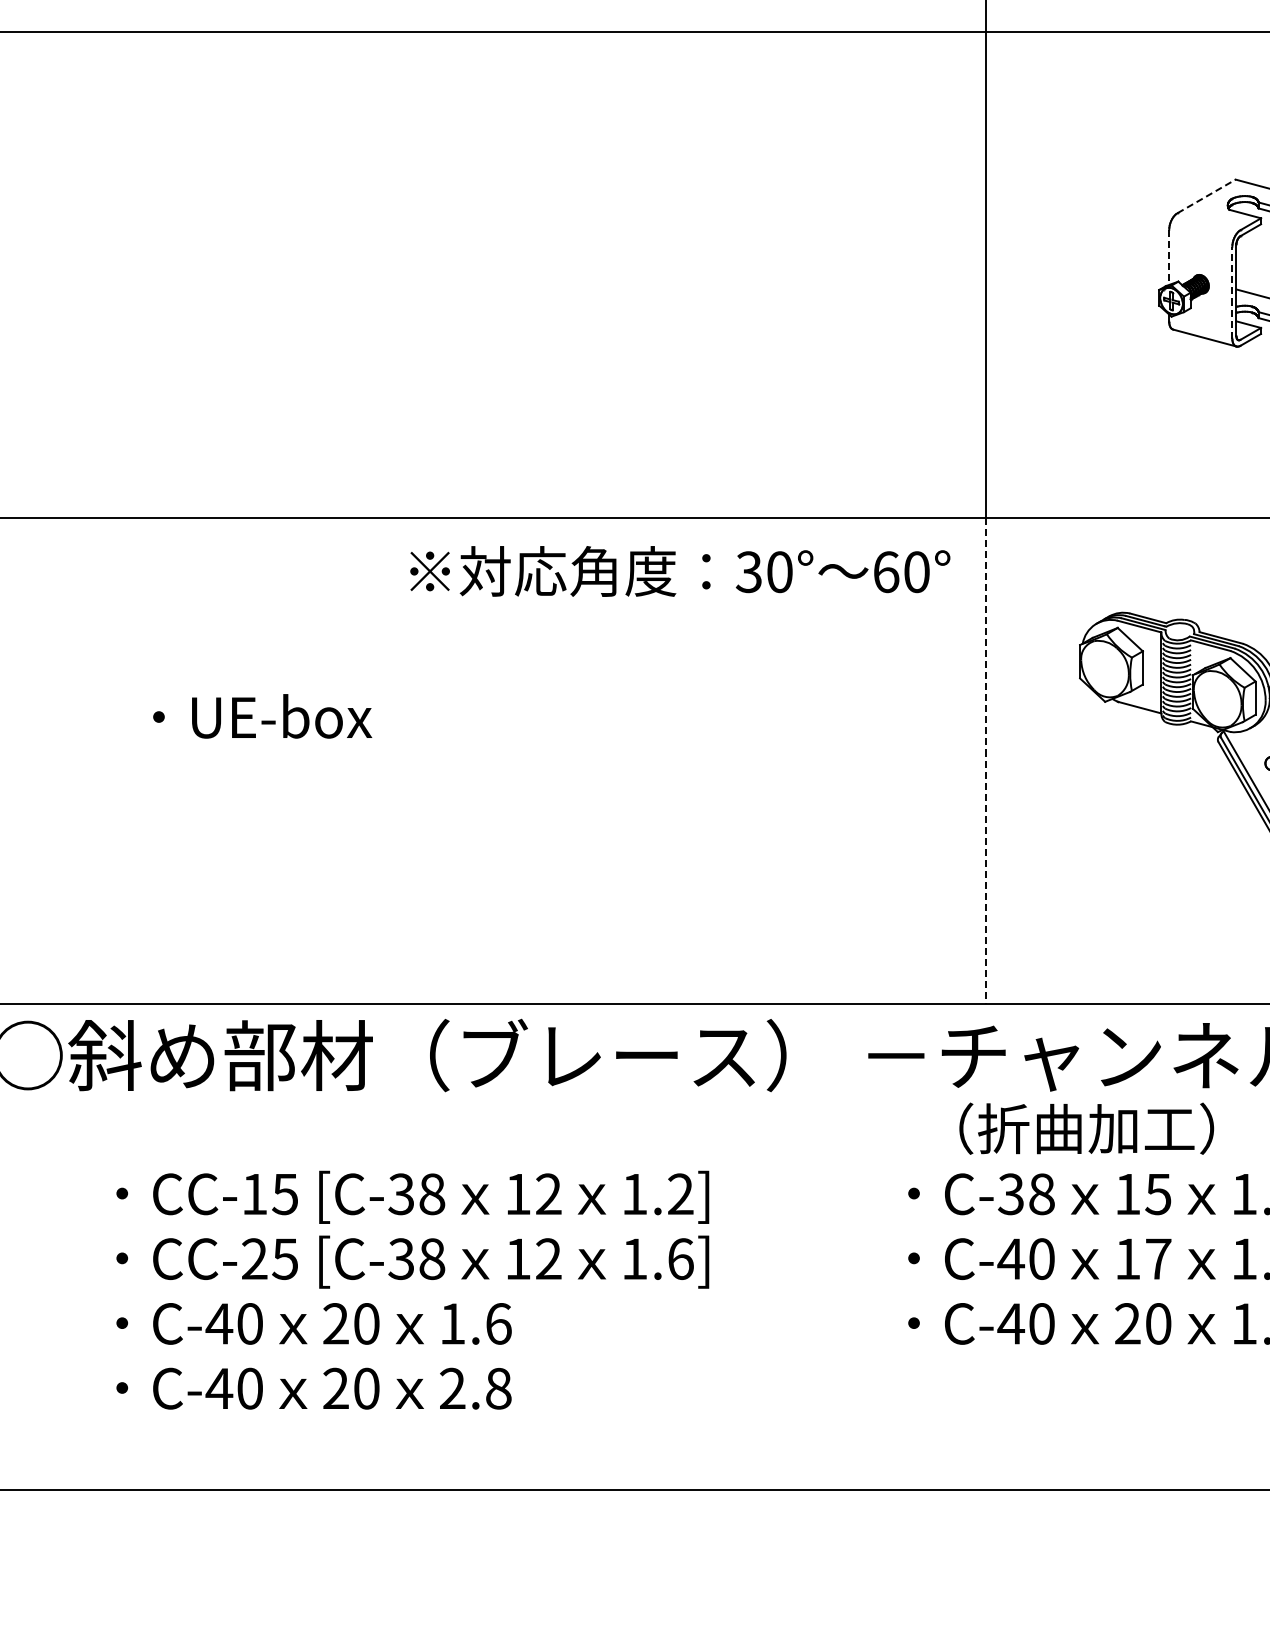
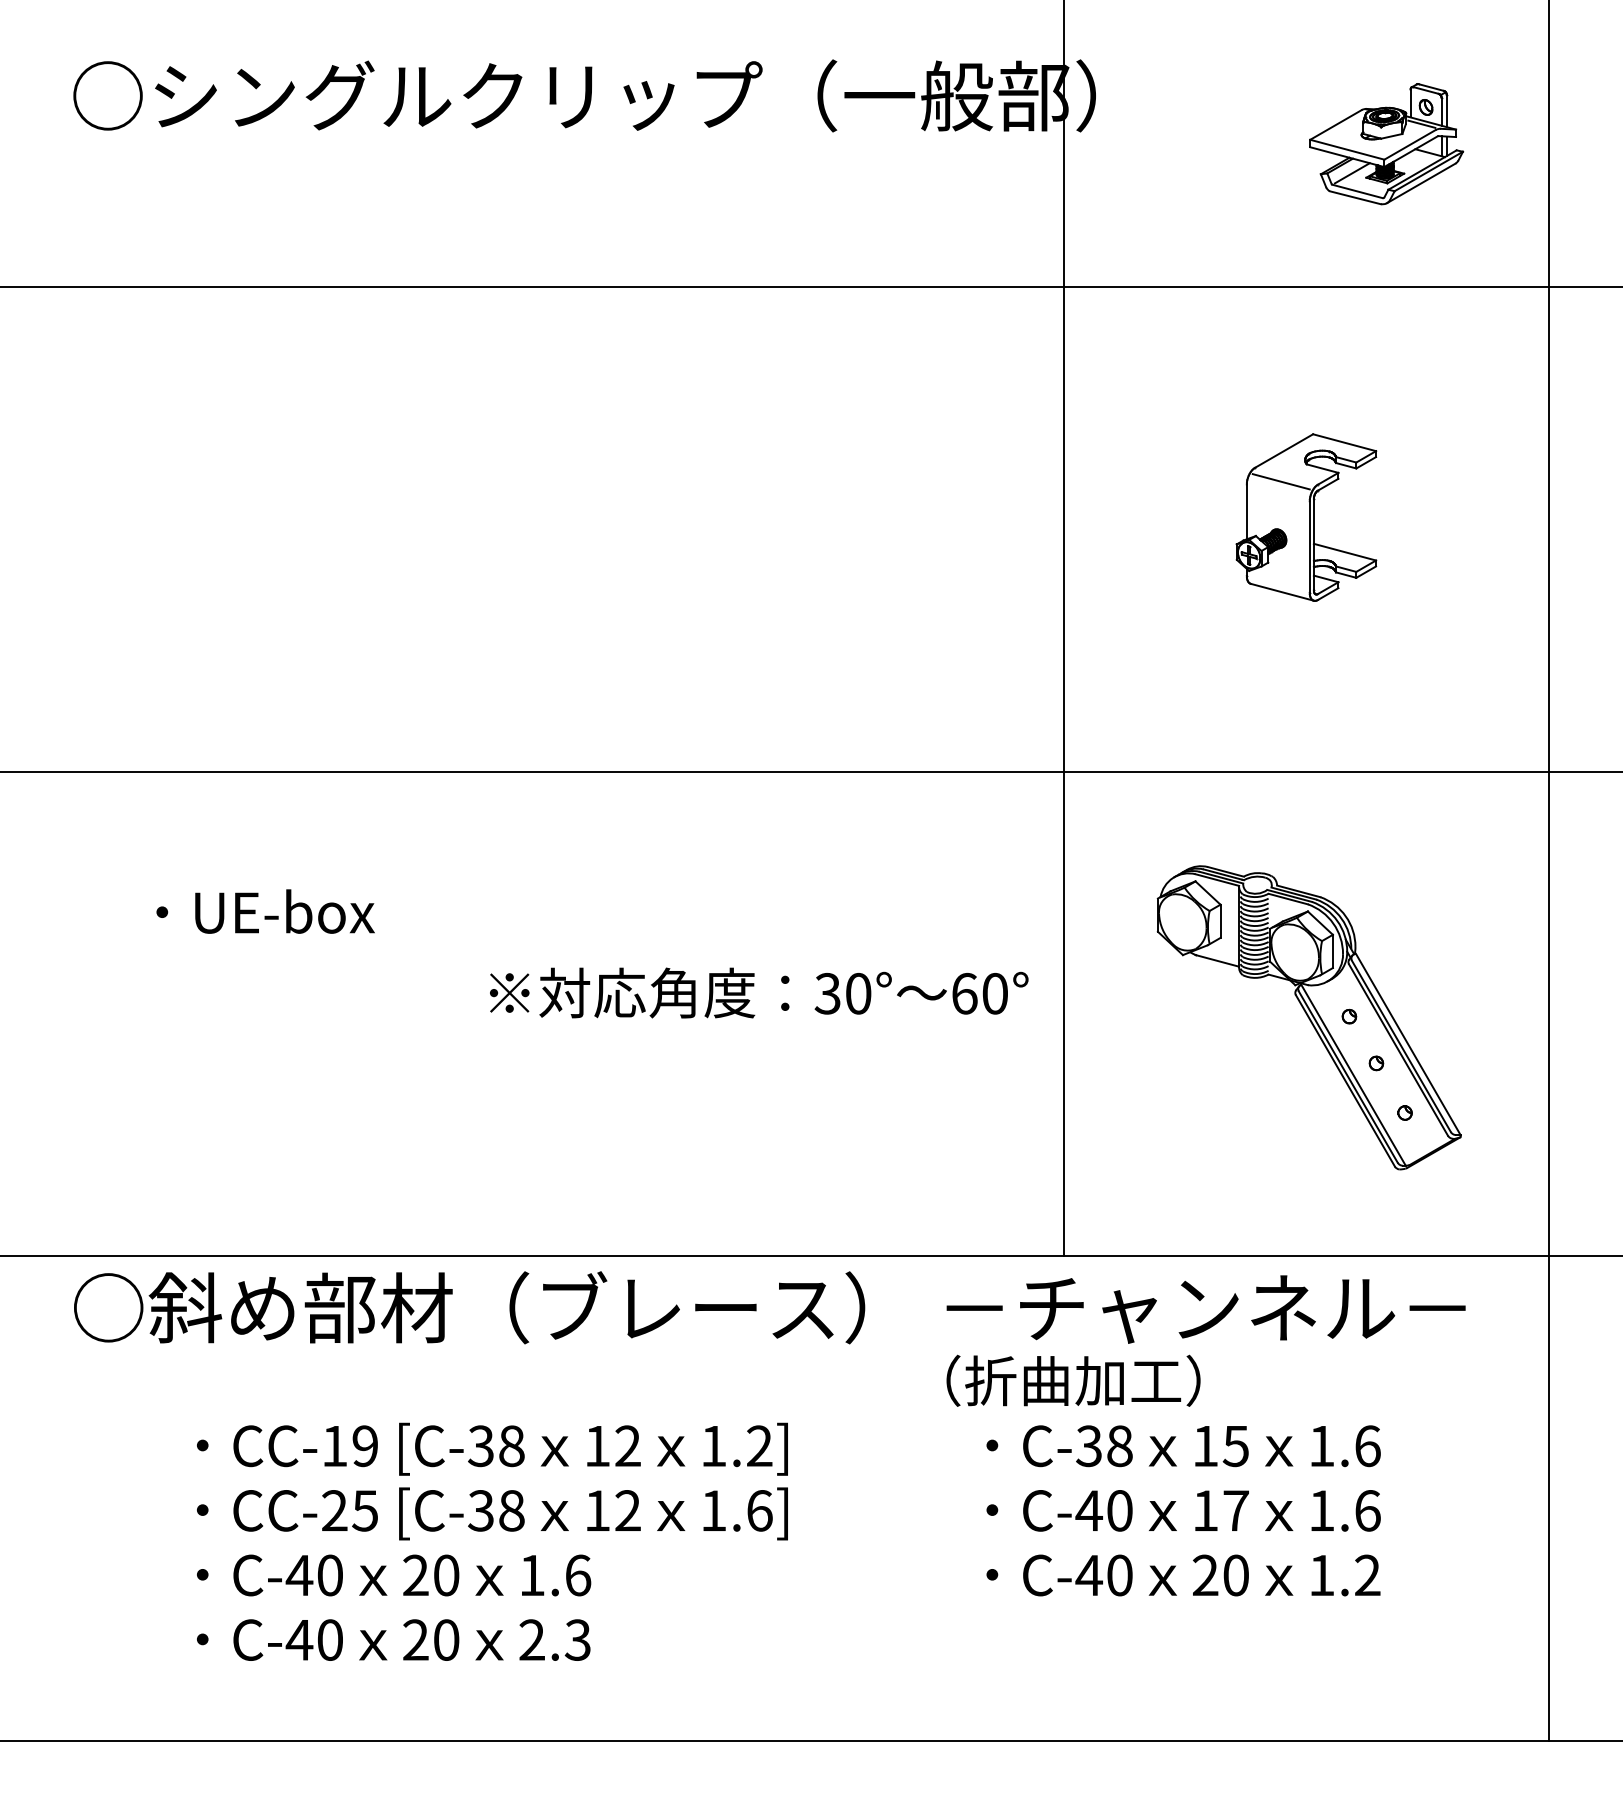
line: (1206, 196) -> (1284, 451), dashed -> solid
line: (1202, 226) -> (1280, 481), added
line: (1168, 258) -> (1246, 512), dashed -> solid
line: (1232, 293) -> (1309, 547), dashed -> solid
text: (680, 570) -> (759, 992), moved
text: (262, 716) -> (265, 911), moved
line: (985, 761) -> (1063, 1014), dashed -> solid
text: (1086, 1128) -> (1073, 1380), moved
text: (284, 1194) -> (364, 1446), CC-15 -> CC-19
text: (498, 1388) -> (577, 1639), 2.8 -> 2.3

